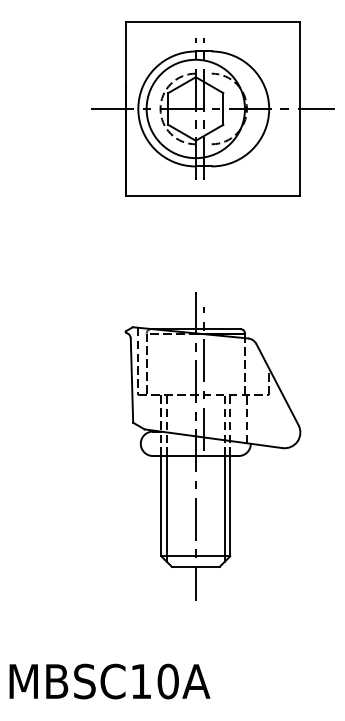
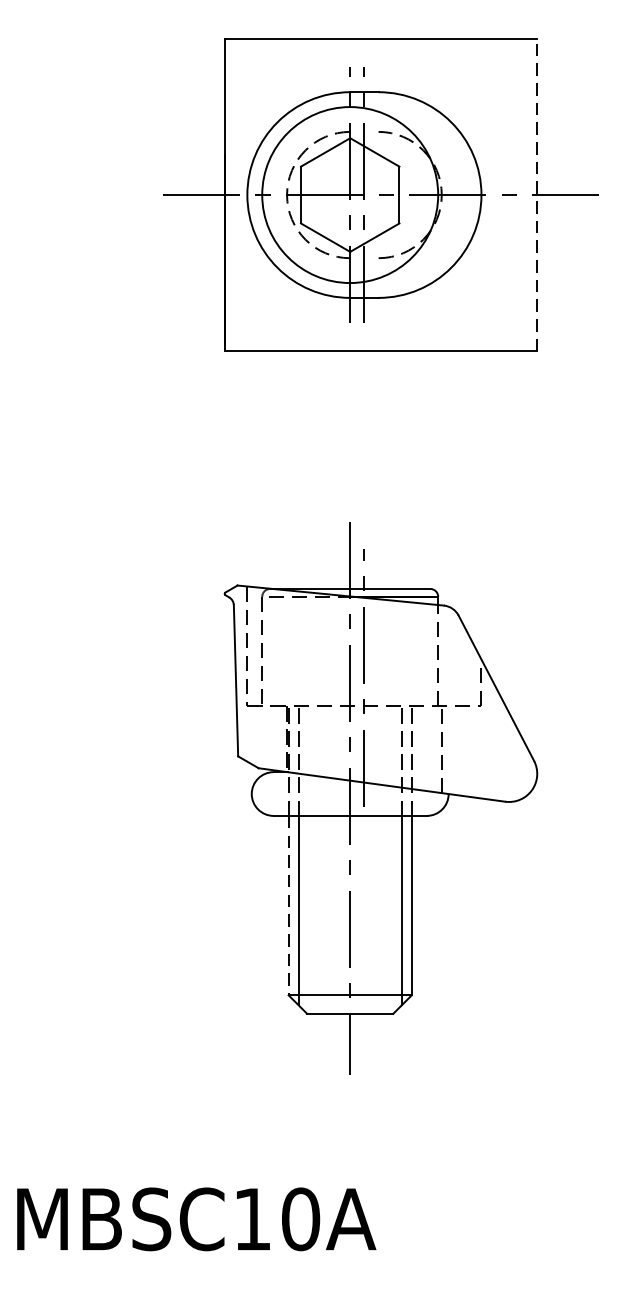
line: (300, 108) -> (537, 194), solid -> dashed
line: (161, 506) -> (288, 906), solid -> dashed

